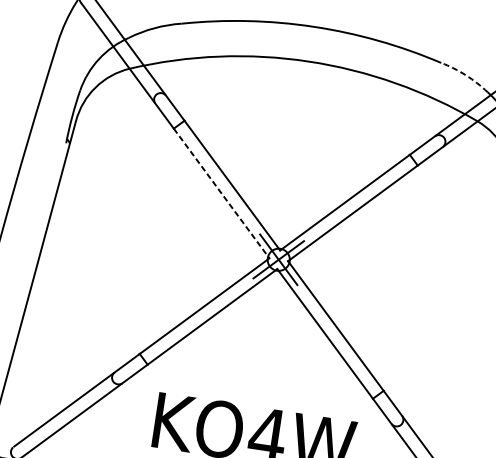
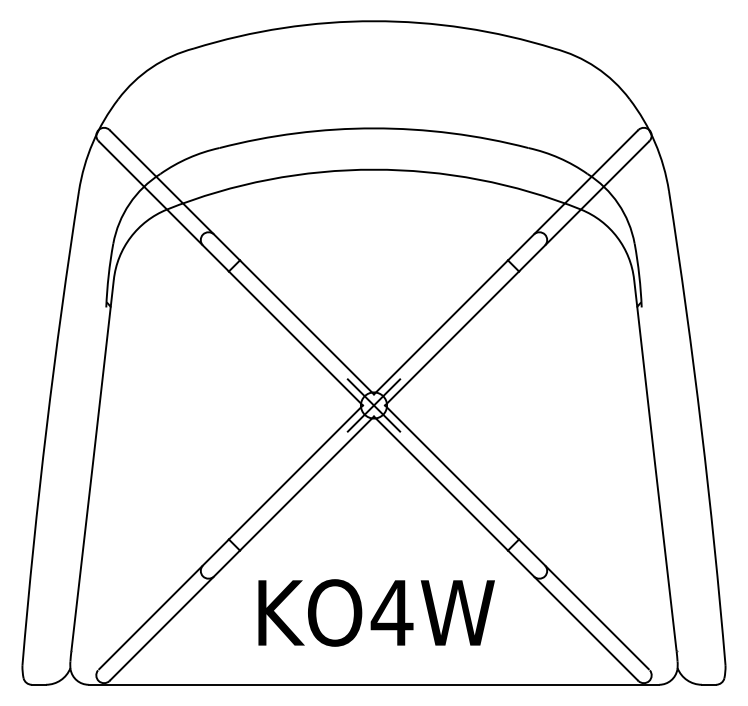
arc: (466, 75) -> (559, 158), dashed -> solid
line: (221, 193) -> (295, 338), dashed -> solid

